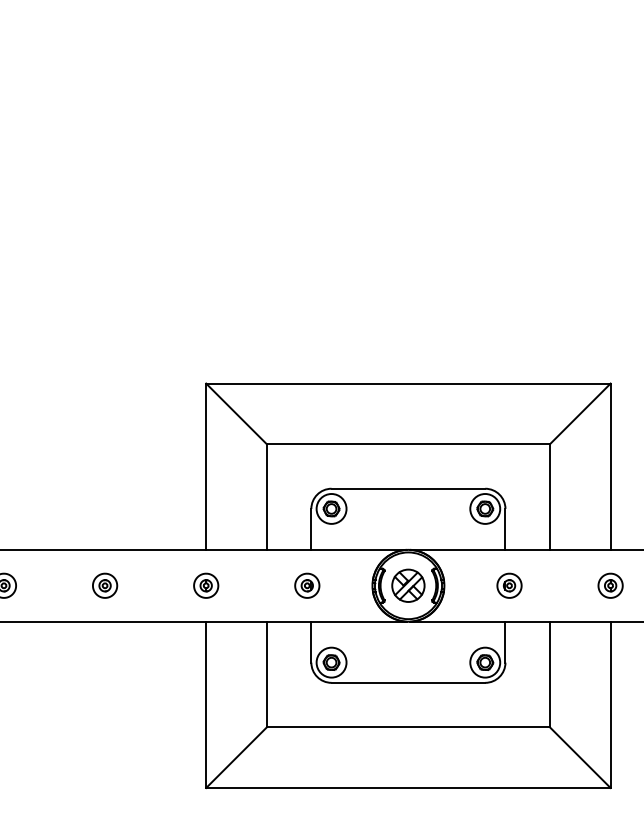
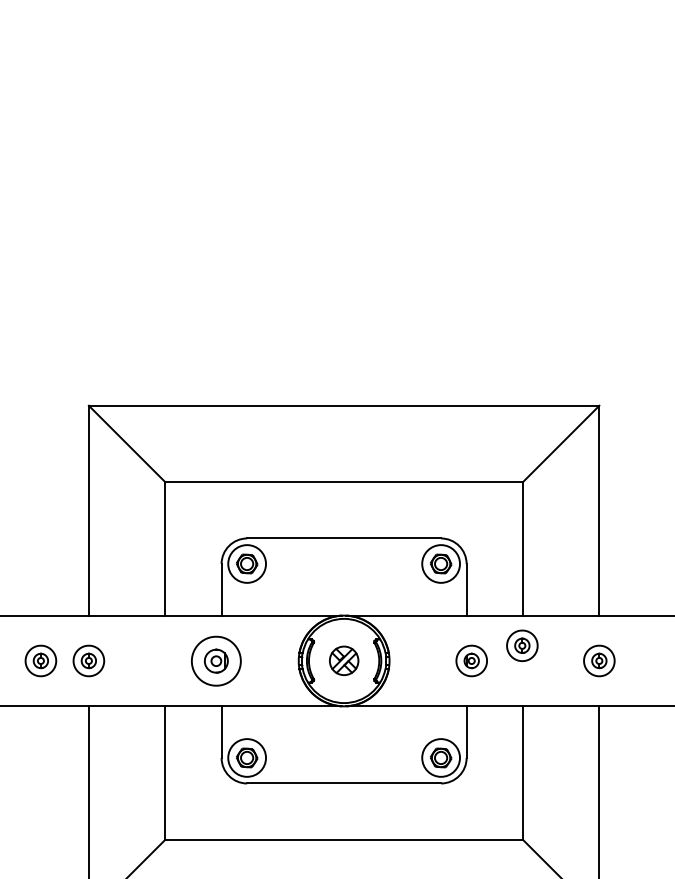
part: (549, 573) -> (522, 645), added
part: (168, 585) -> (41, 660), added
part: (307, 585) -> (216, 660), size x1.6
part: (408, 585) -> (344, 660), size x0.7

